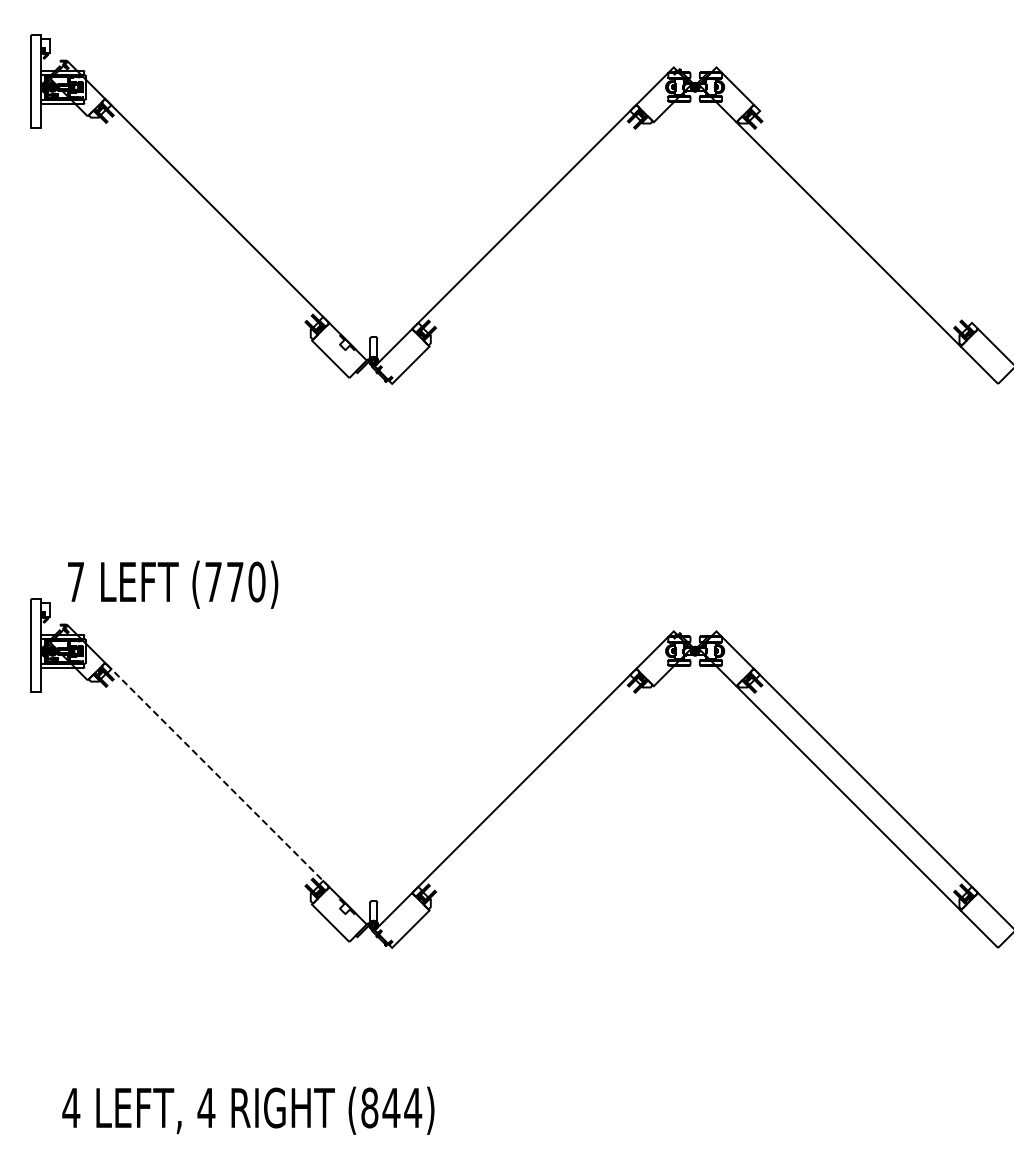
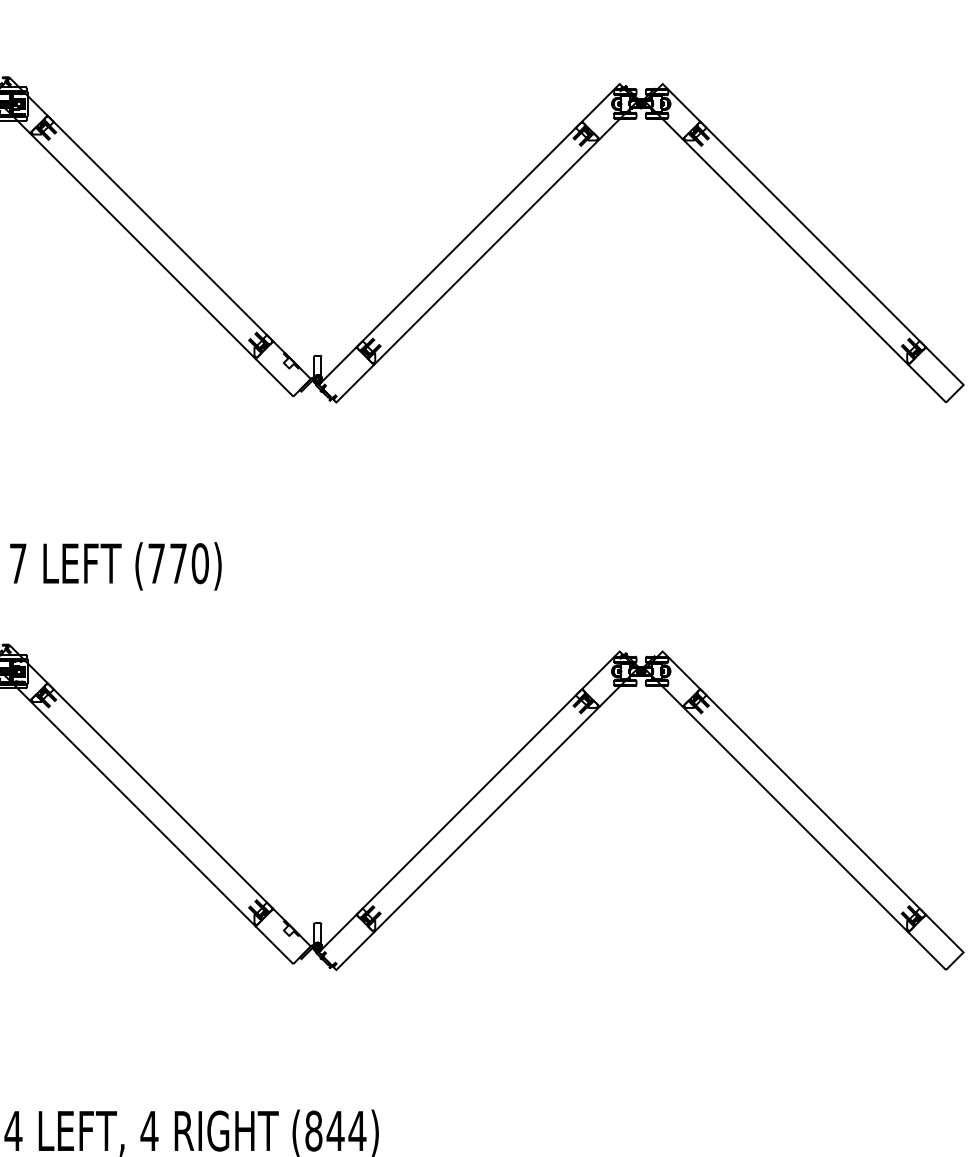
line: (865, 216) -> (812, 234), added
line: (199, 228) -> (142, 246), added
line: (541, 234) -> (486, 252), added
text: (173, 584) -> (116, 566), moved
line: (217, 775) -> (160, 796), dashed -> solid
line: (199, 792) -> (142, 813), added
line: (541, 798) -> (486, 819), added

